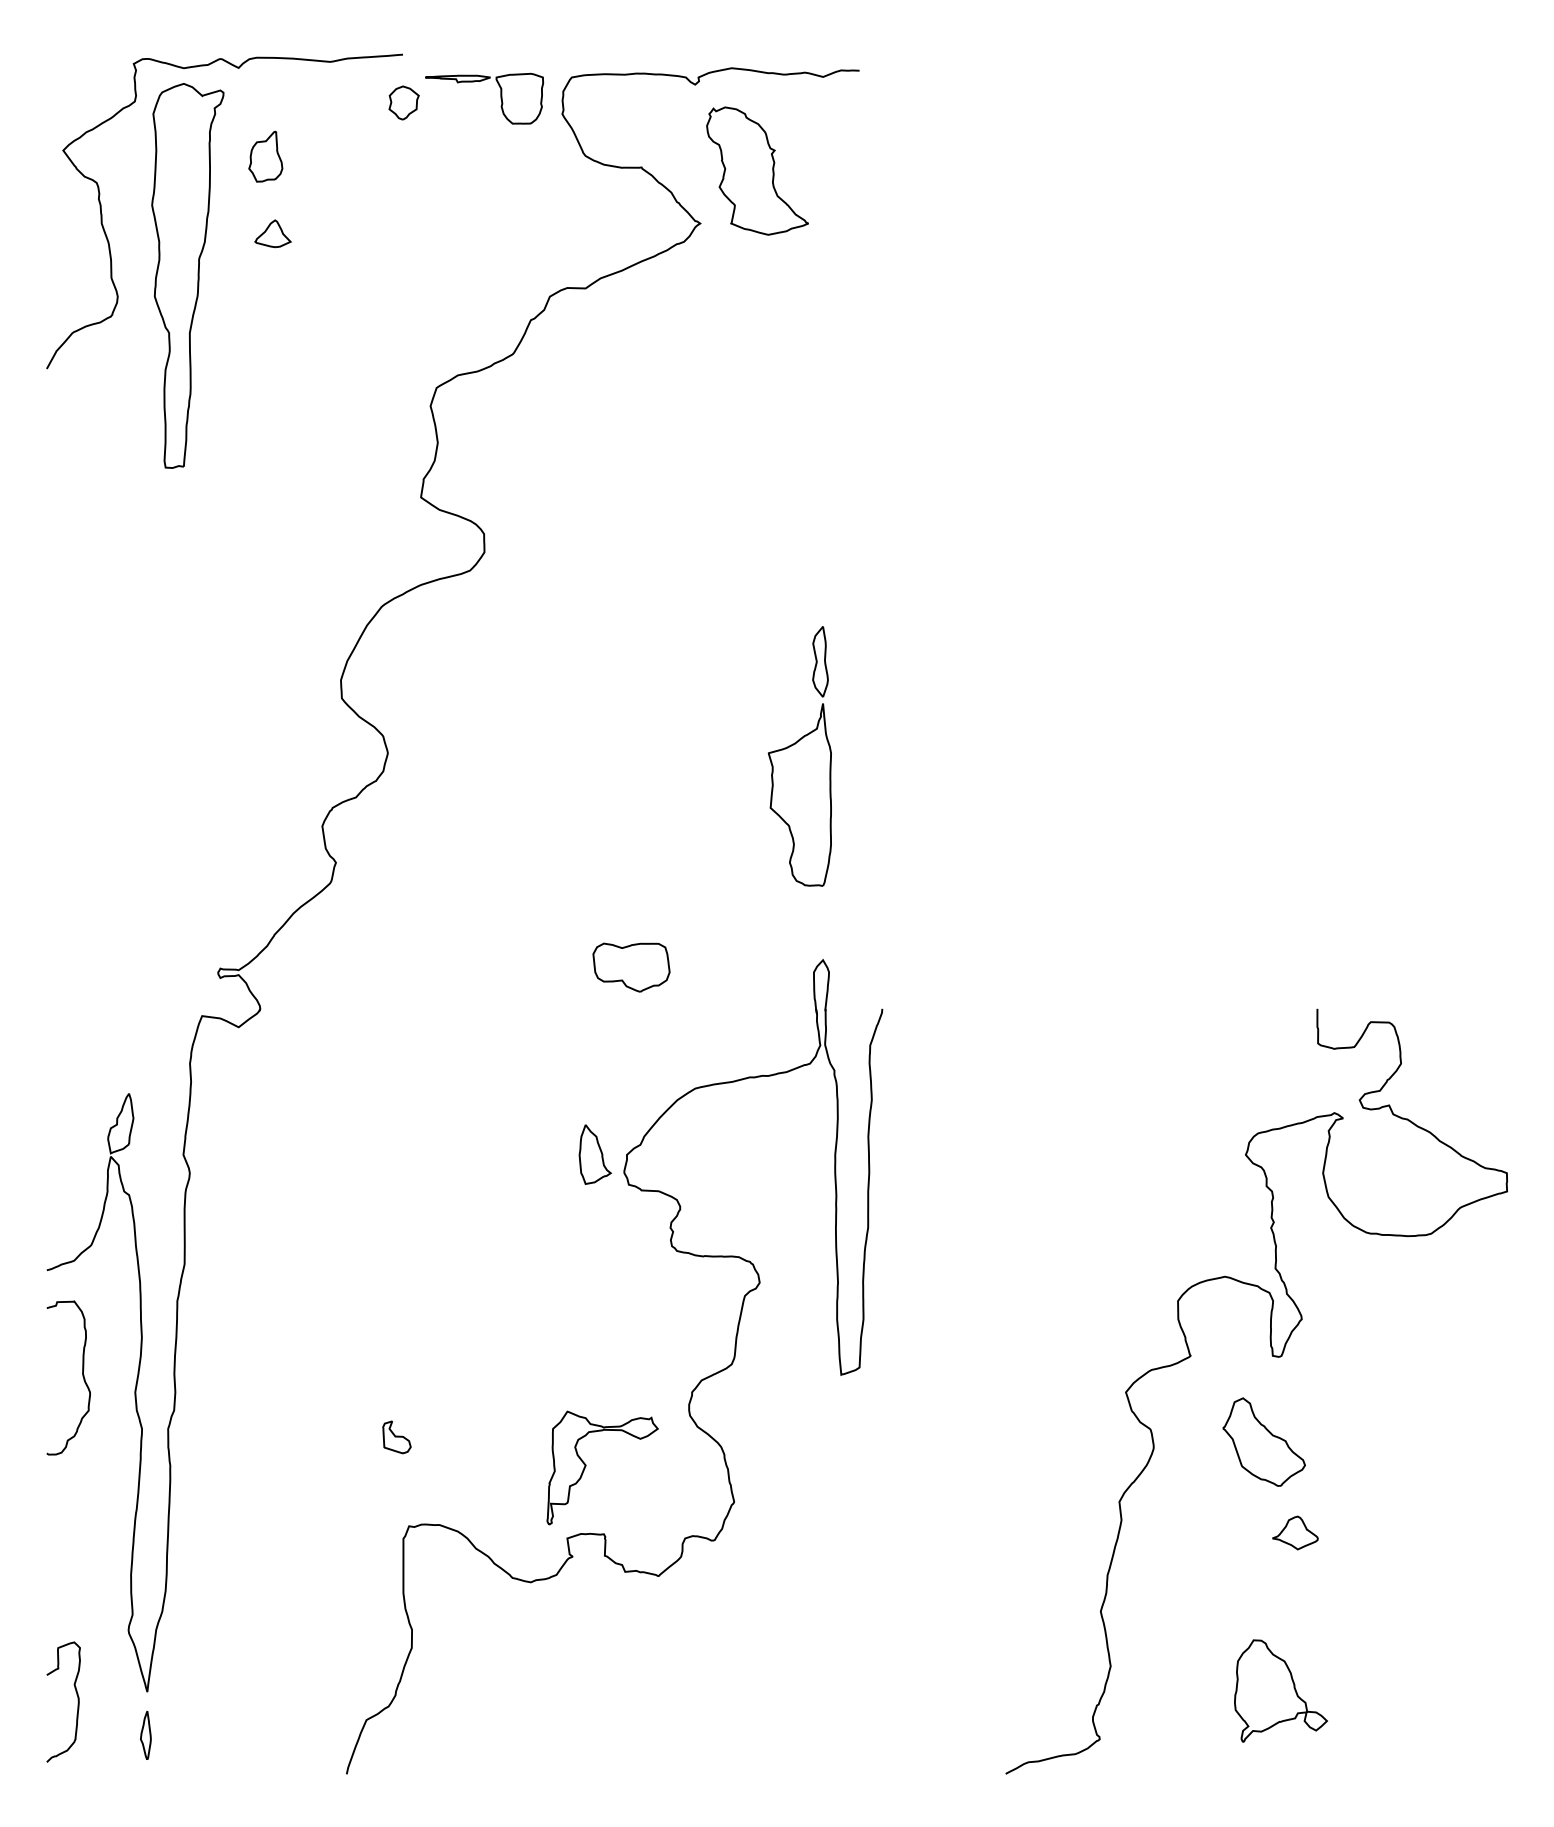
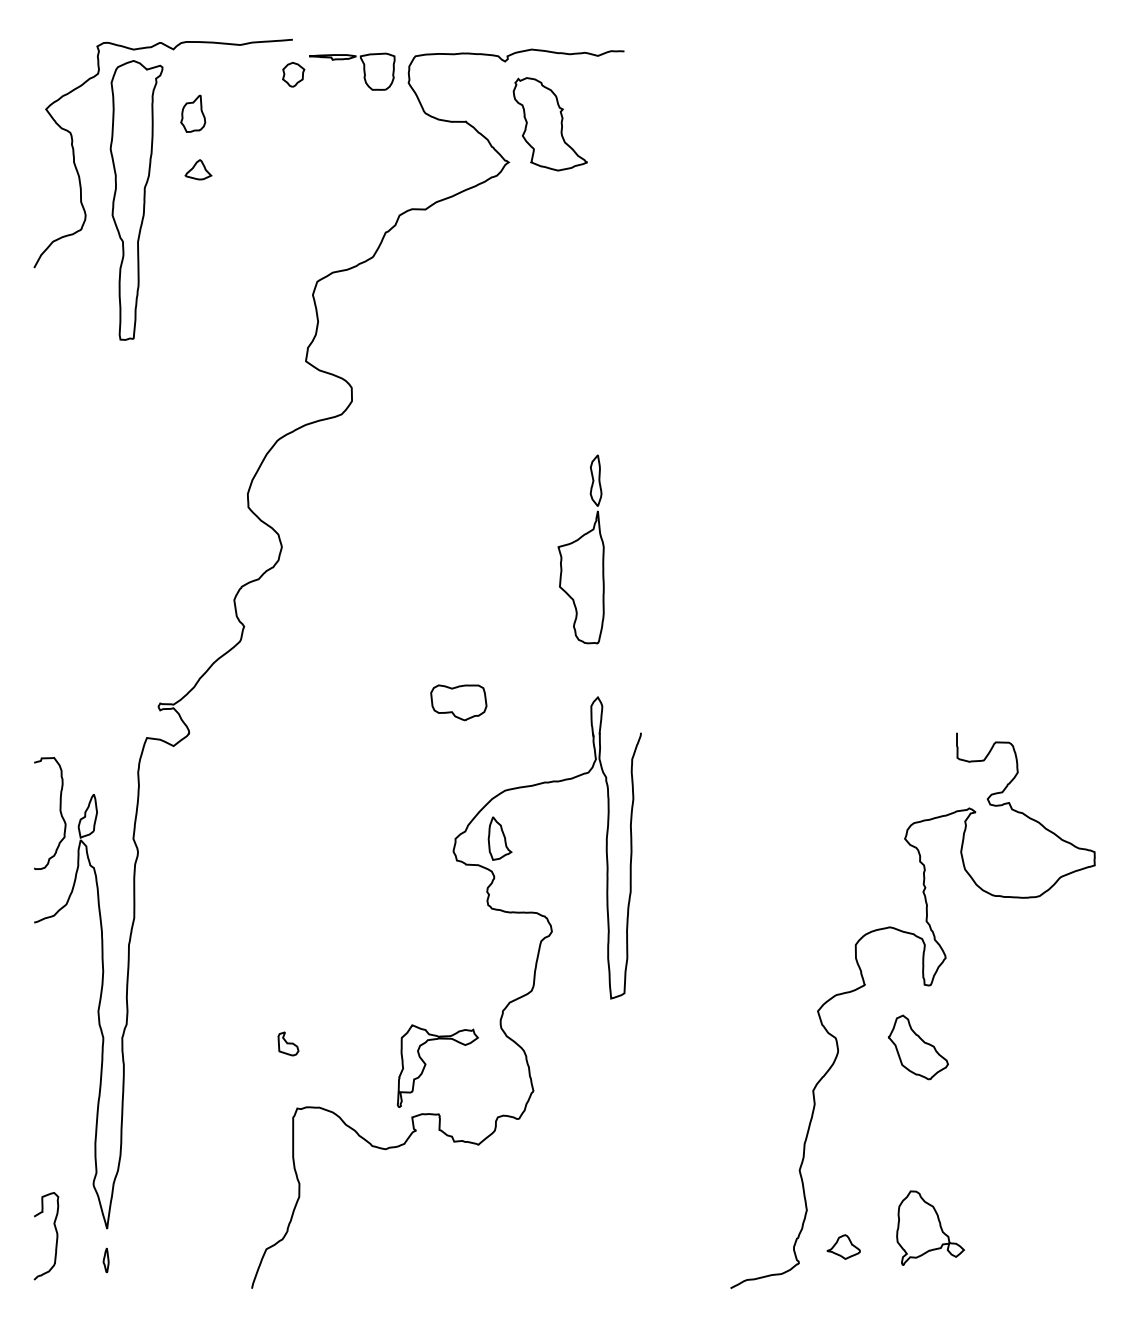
part: (594, 1154) -> (499, 838), moved
curve: (82, 1376) -> (60, 812), moved
part: (1295, 1532) -> (843, 1246), moved
part: (145, 1735) -> (105, 1260), size x0.7

